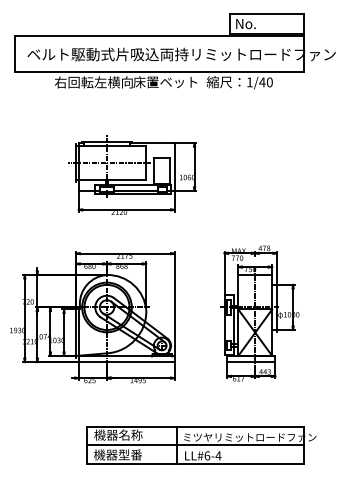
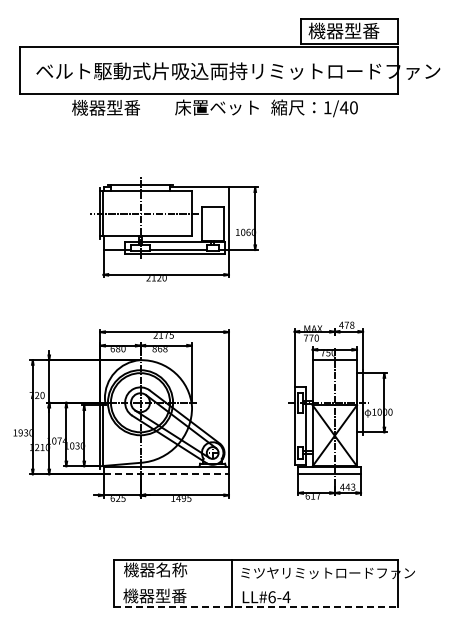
text: (261, 23) -> (343, 30), No. -> 機器型番
text: (94, 82) -> (123, 107), 右回転左横向 -> 機器型番
line: (126, 362) -> (166, 474), solid -> dashed
line: (195, 445) -> (256, 583), removed
line: (195, 463) -> (256, 607), solid -> dashed

